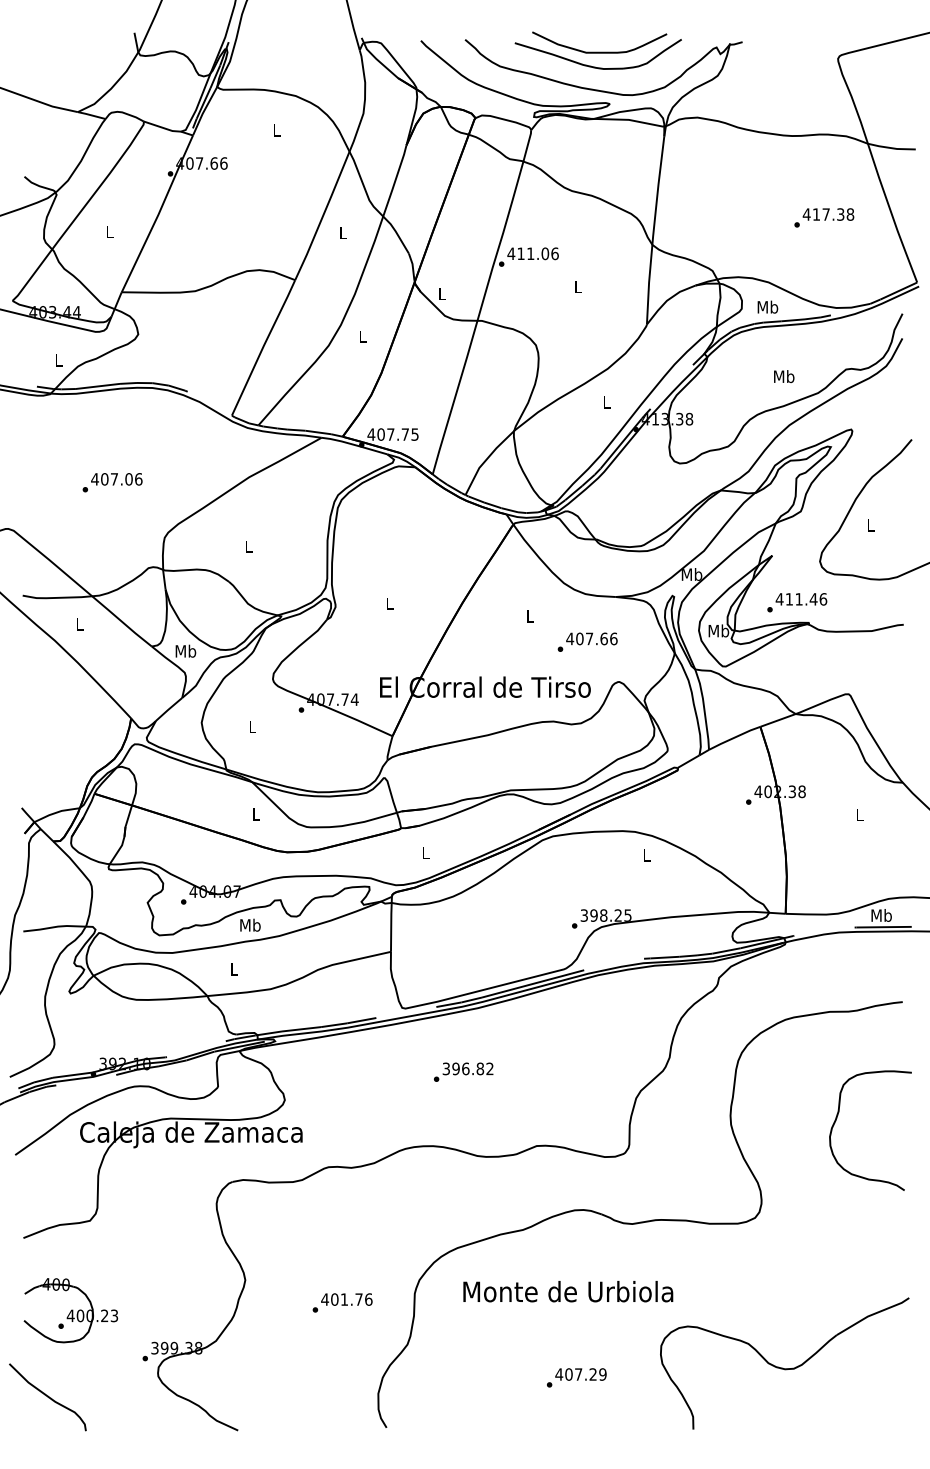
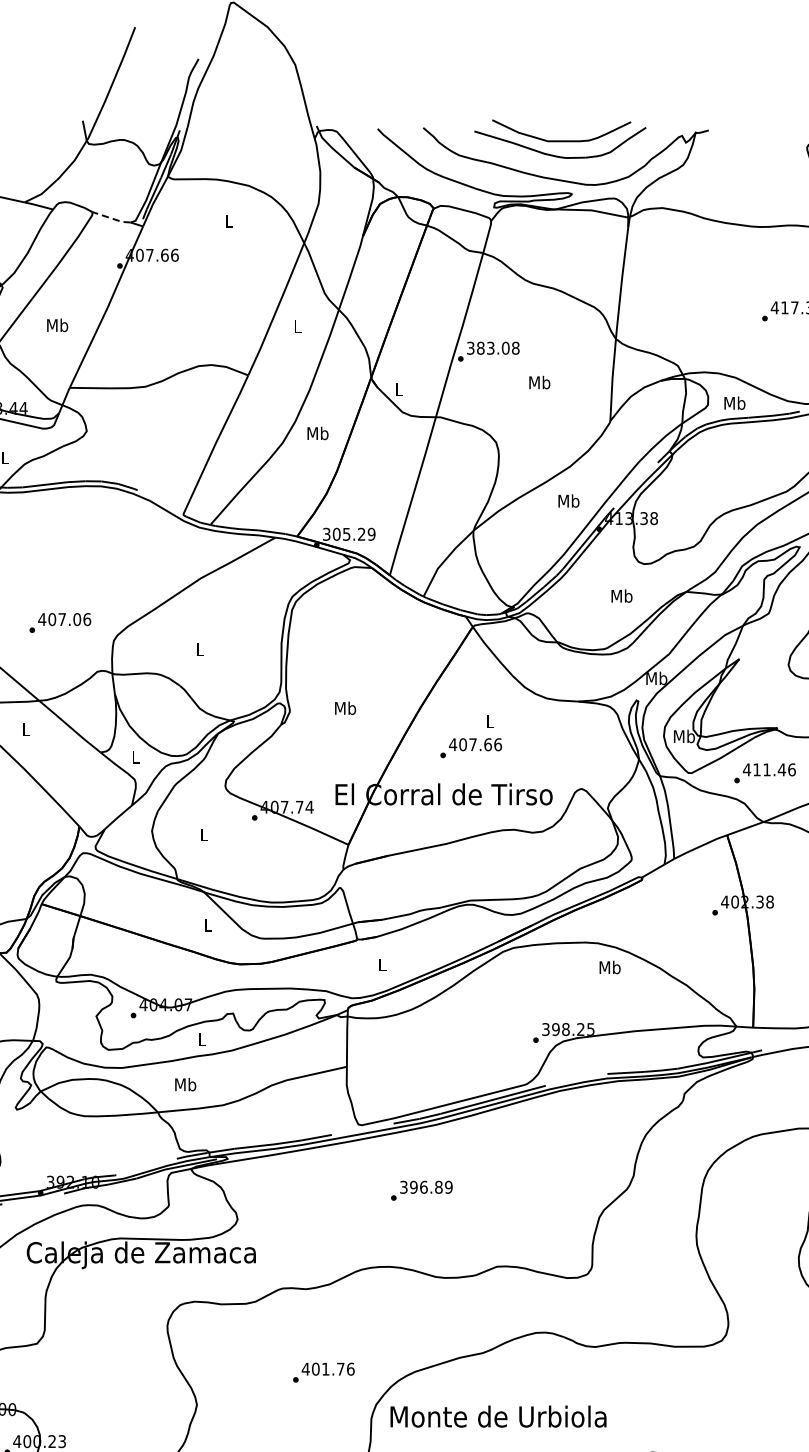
line: (162, 127) -> (111, 218), solid -> dashed
text: (109, 231) -> (57, 325), L -> Mb
text: (532, 253) -> (492, 347), 411.06 -> 383.08
text: (578, 286) -> (539, 381), L -> Mb
text: (362, 336) -> (317, 433), L -> Mb
text: (784, 376) -> (622, 596), moved
text: (606, 401) -> (568, 500), L -> Mb
text: (392, 434) -> (348, 534), 407.75 -> 305.29
text: (112, 482) -> (60, 622), moved
text: (797, 602) -> (765, 773), moved
text: (389, 603) -> (345, 708), L -> Mb
text: (587, 641) -> (470, 747), moved
text: (185, 650) -> (135, 756), Mb -> L
text: (646, 854) -> (609, 966), L -> Mb
text: (250, 924) -> (202, 1038), Mb -> L
text: (234, 968) -> (185, 1083), L -> Mb
text: (489, 1068) -> (448, 1186), 396.82 -> 396.89
text: (568, 1291) -> (498, 1416), moved
text: (342, 1302) -> (323, 1372), moved

